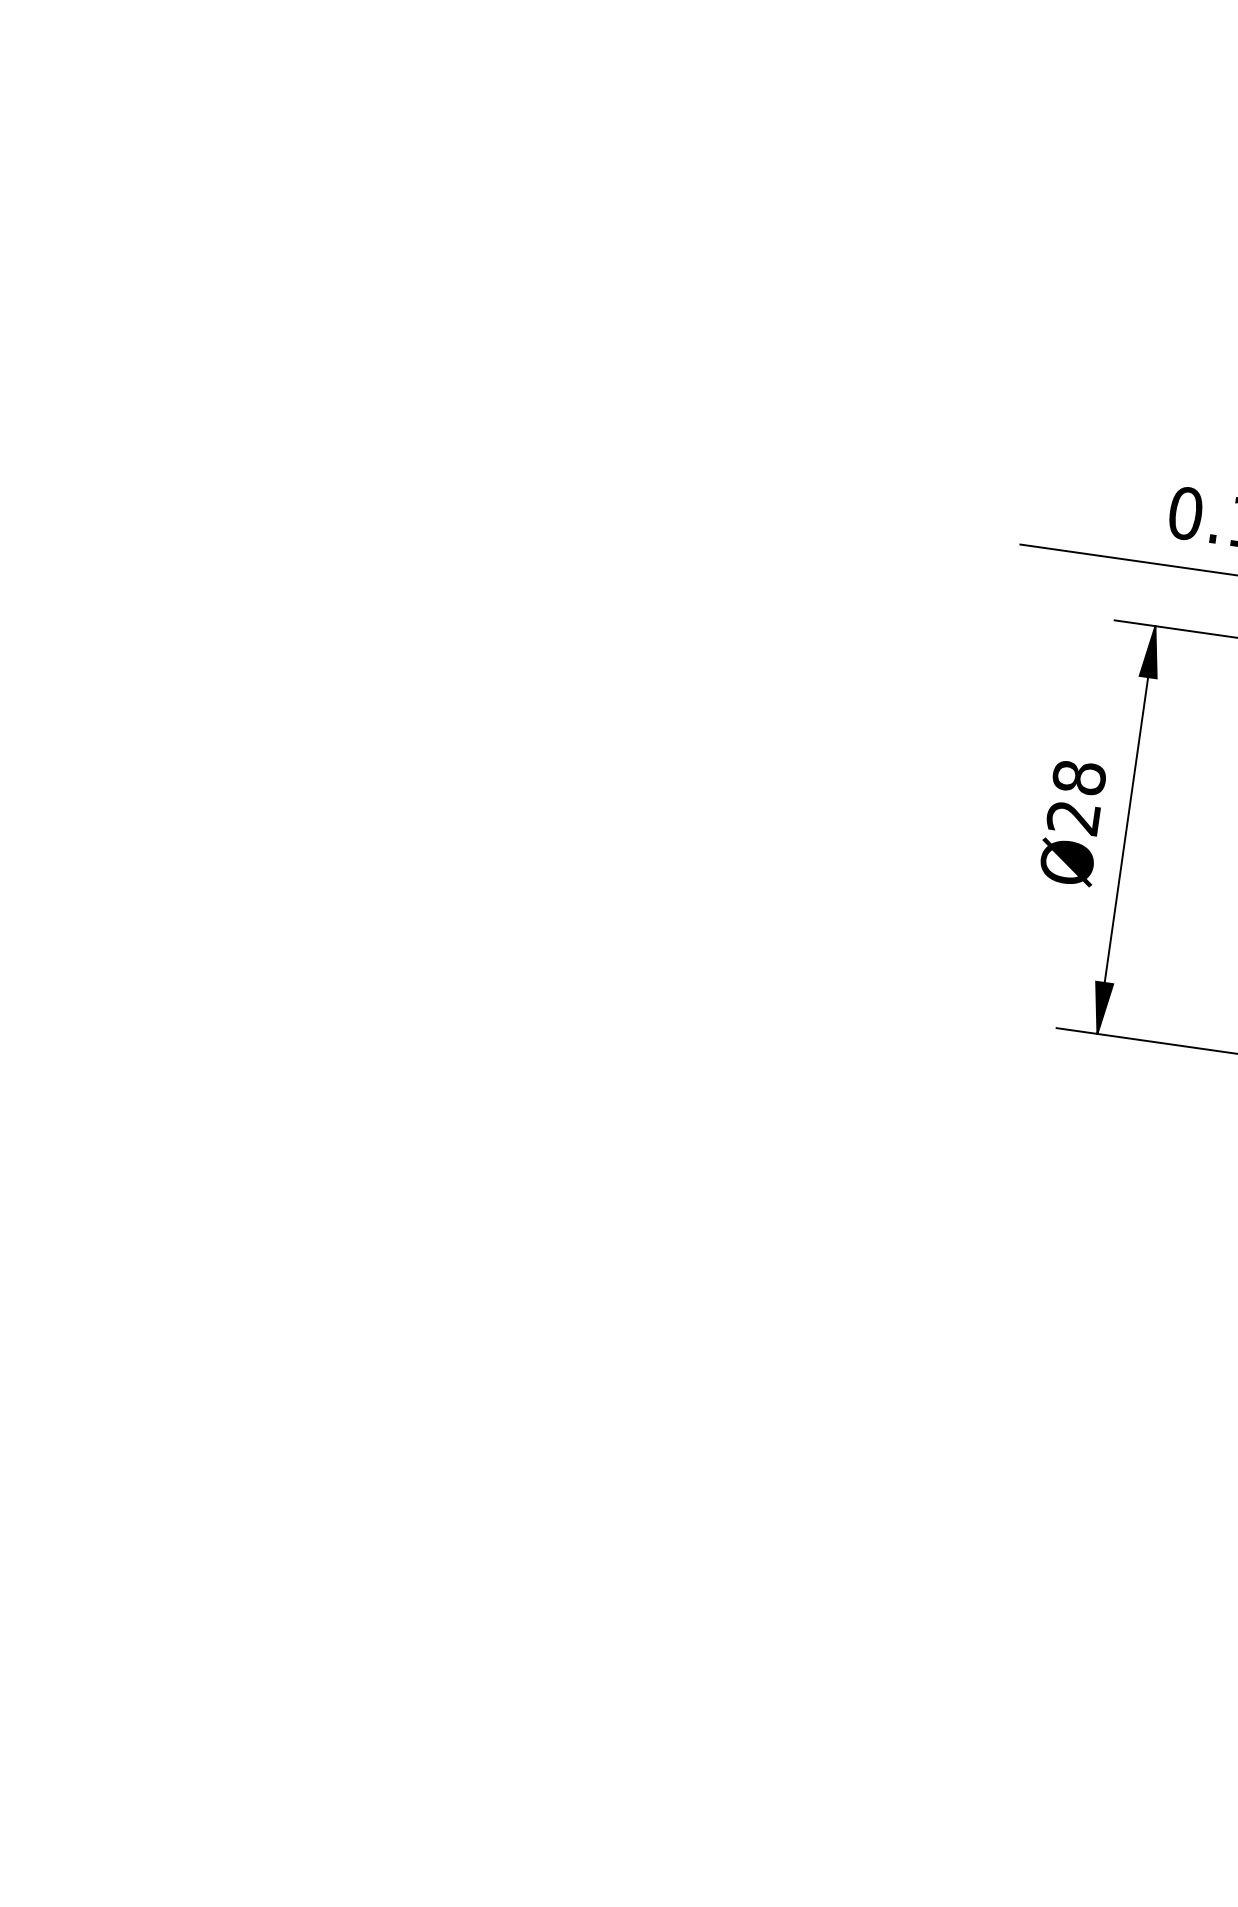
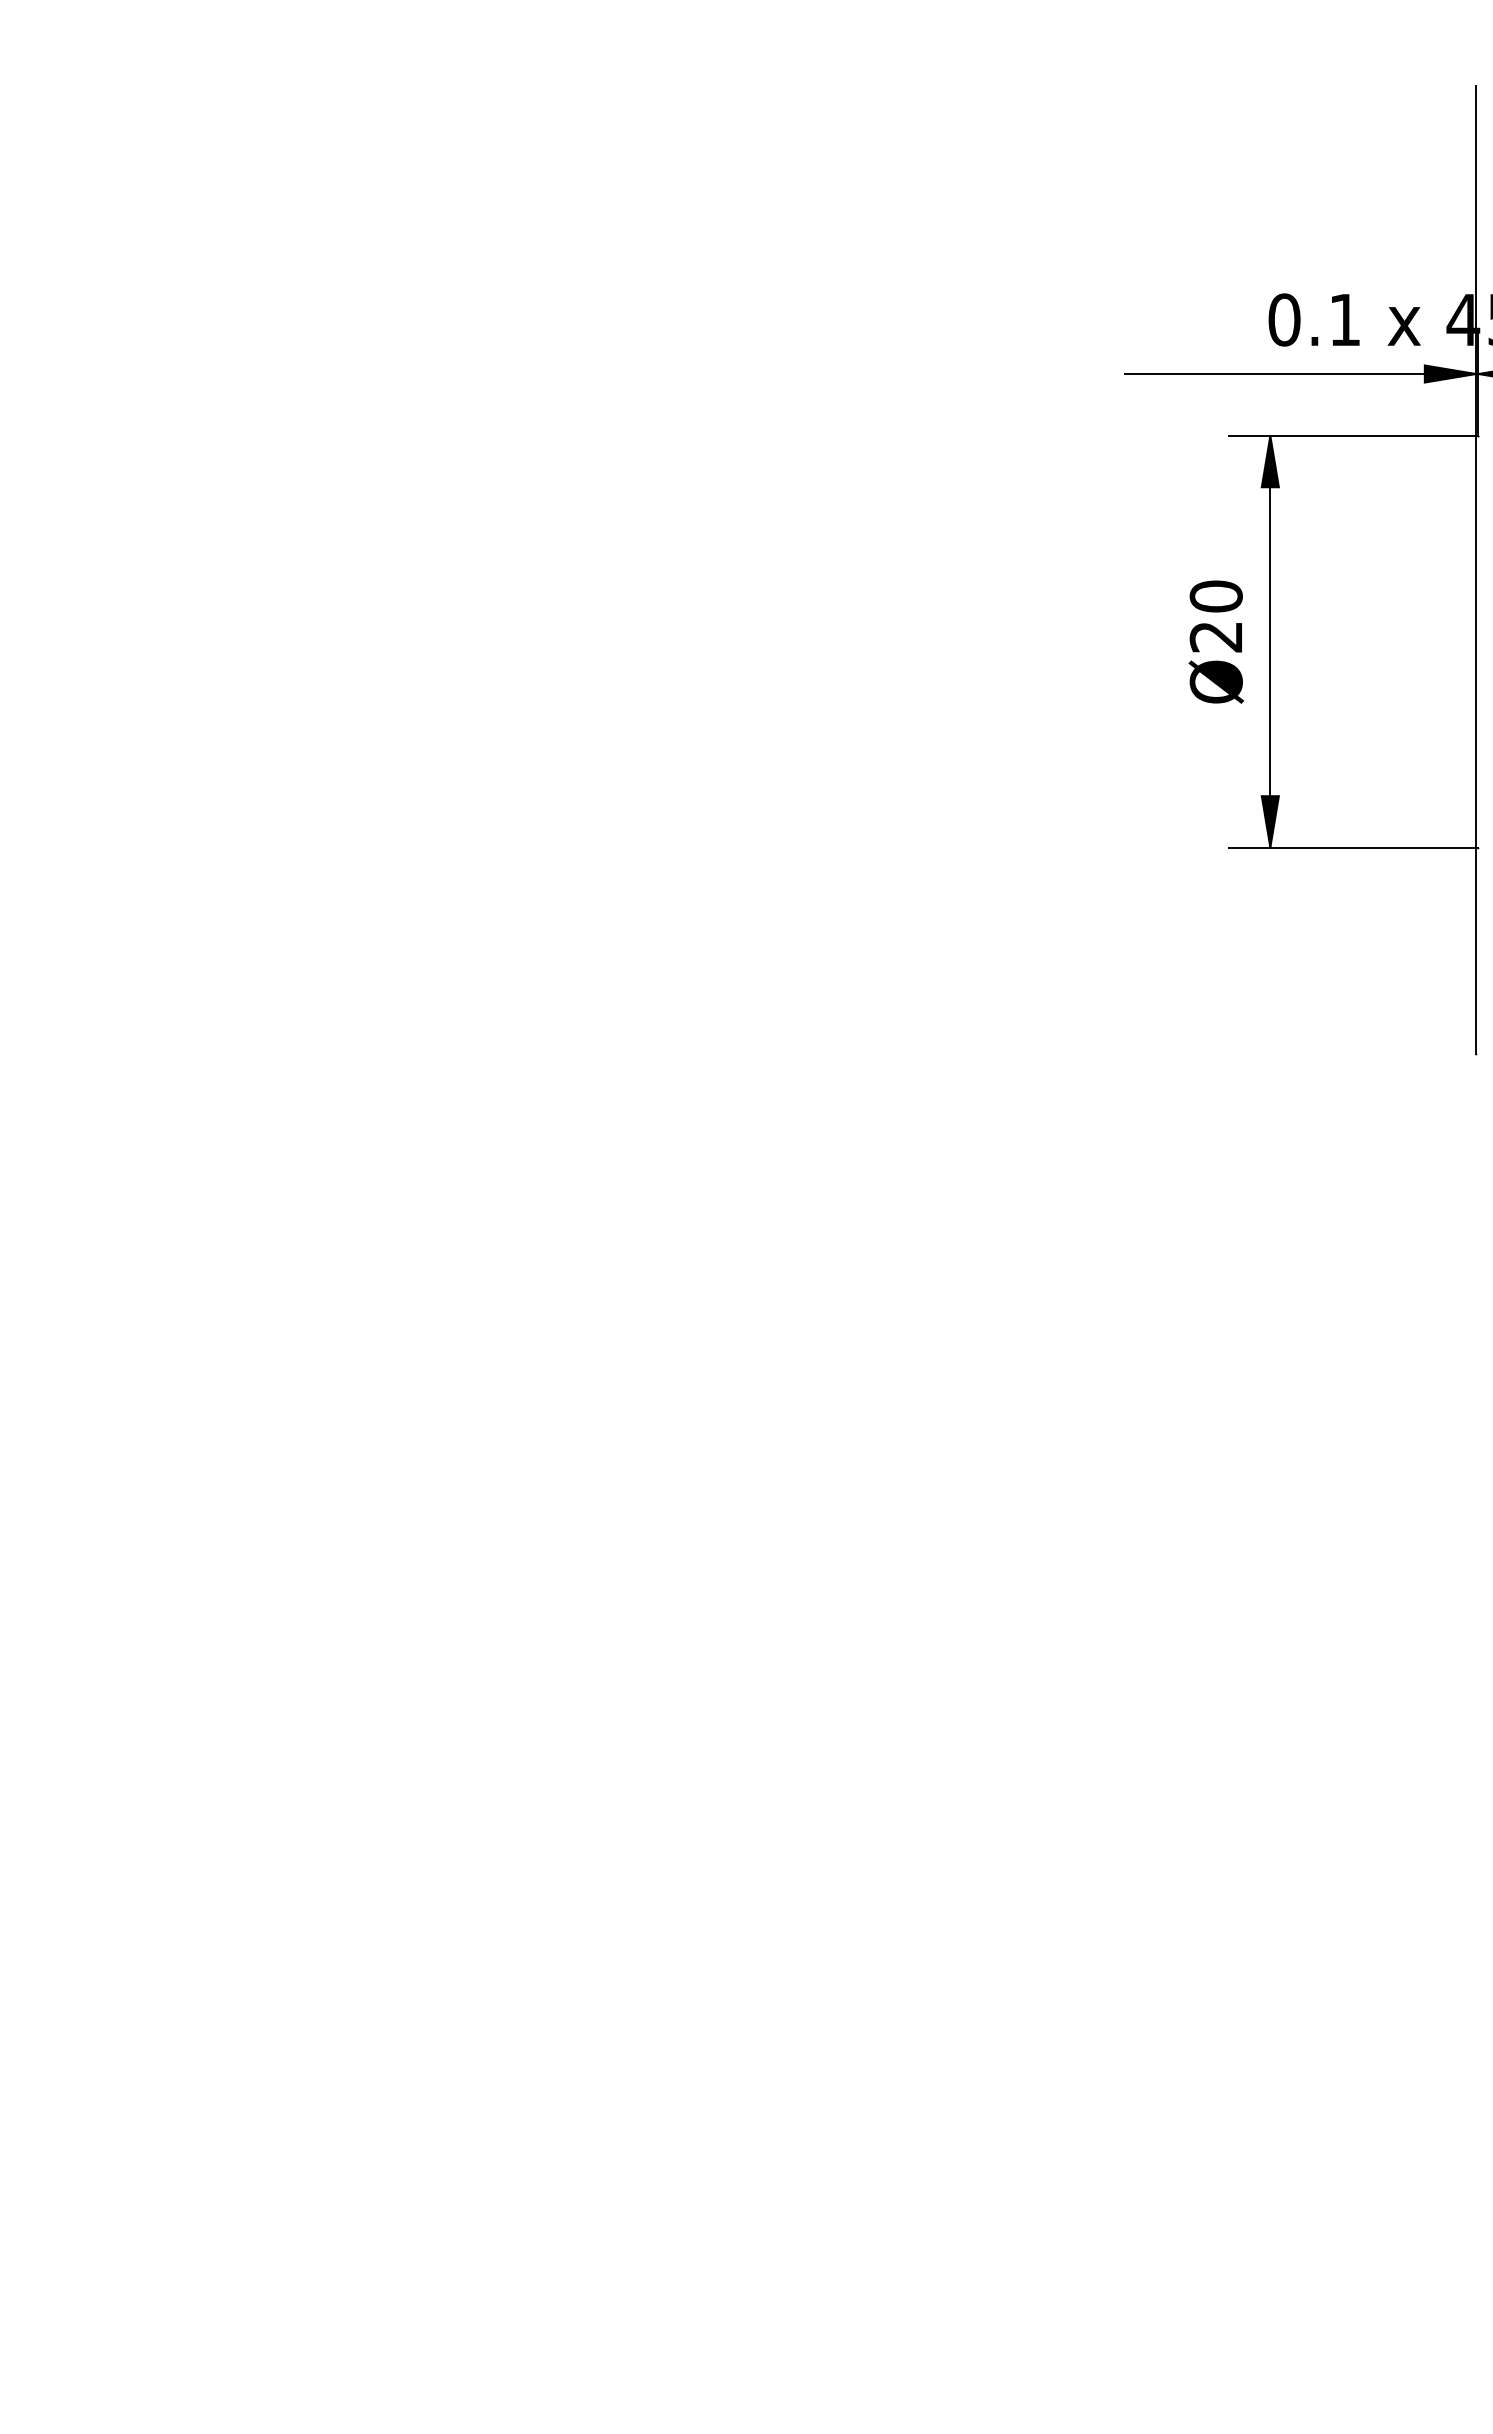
text: (1078, 777) -> (1215, 596), Ø28 -> Ø20

